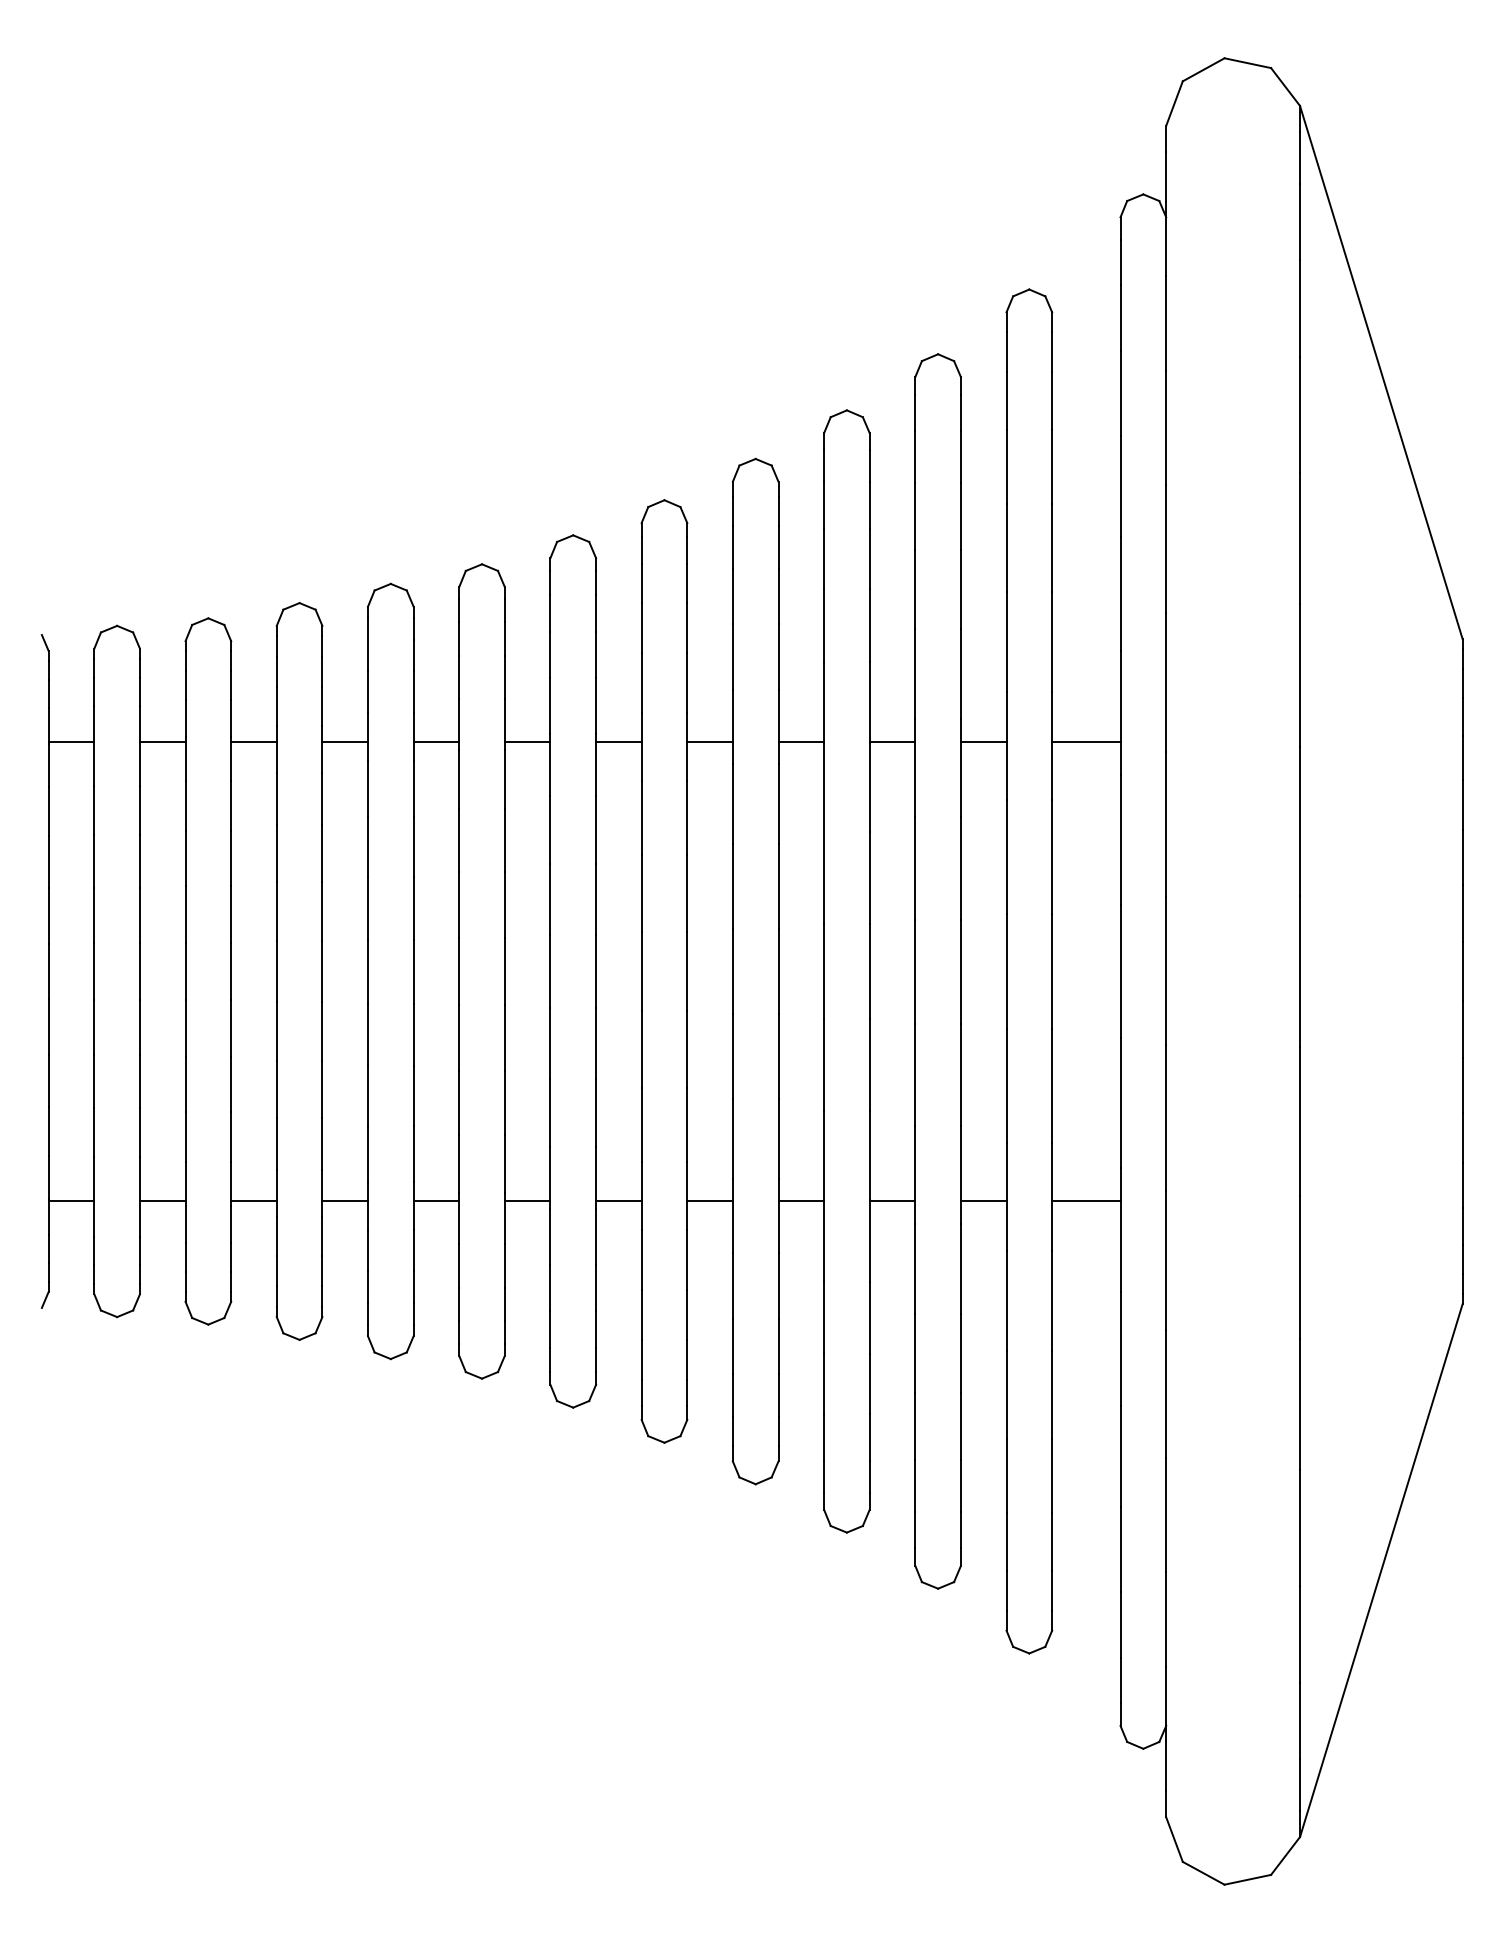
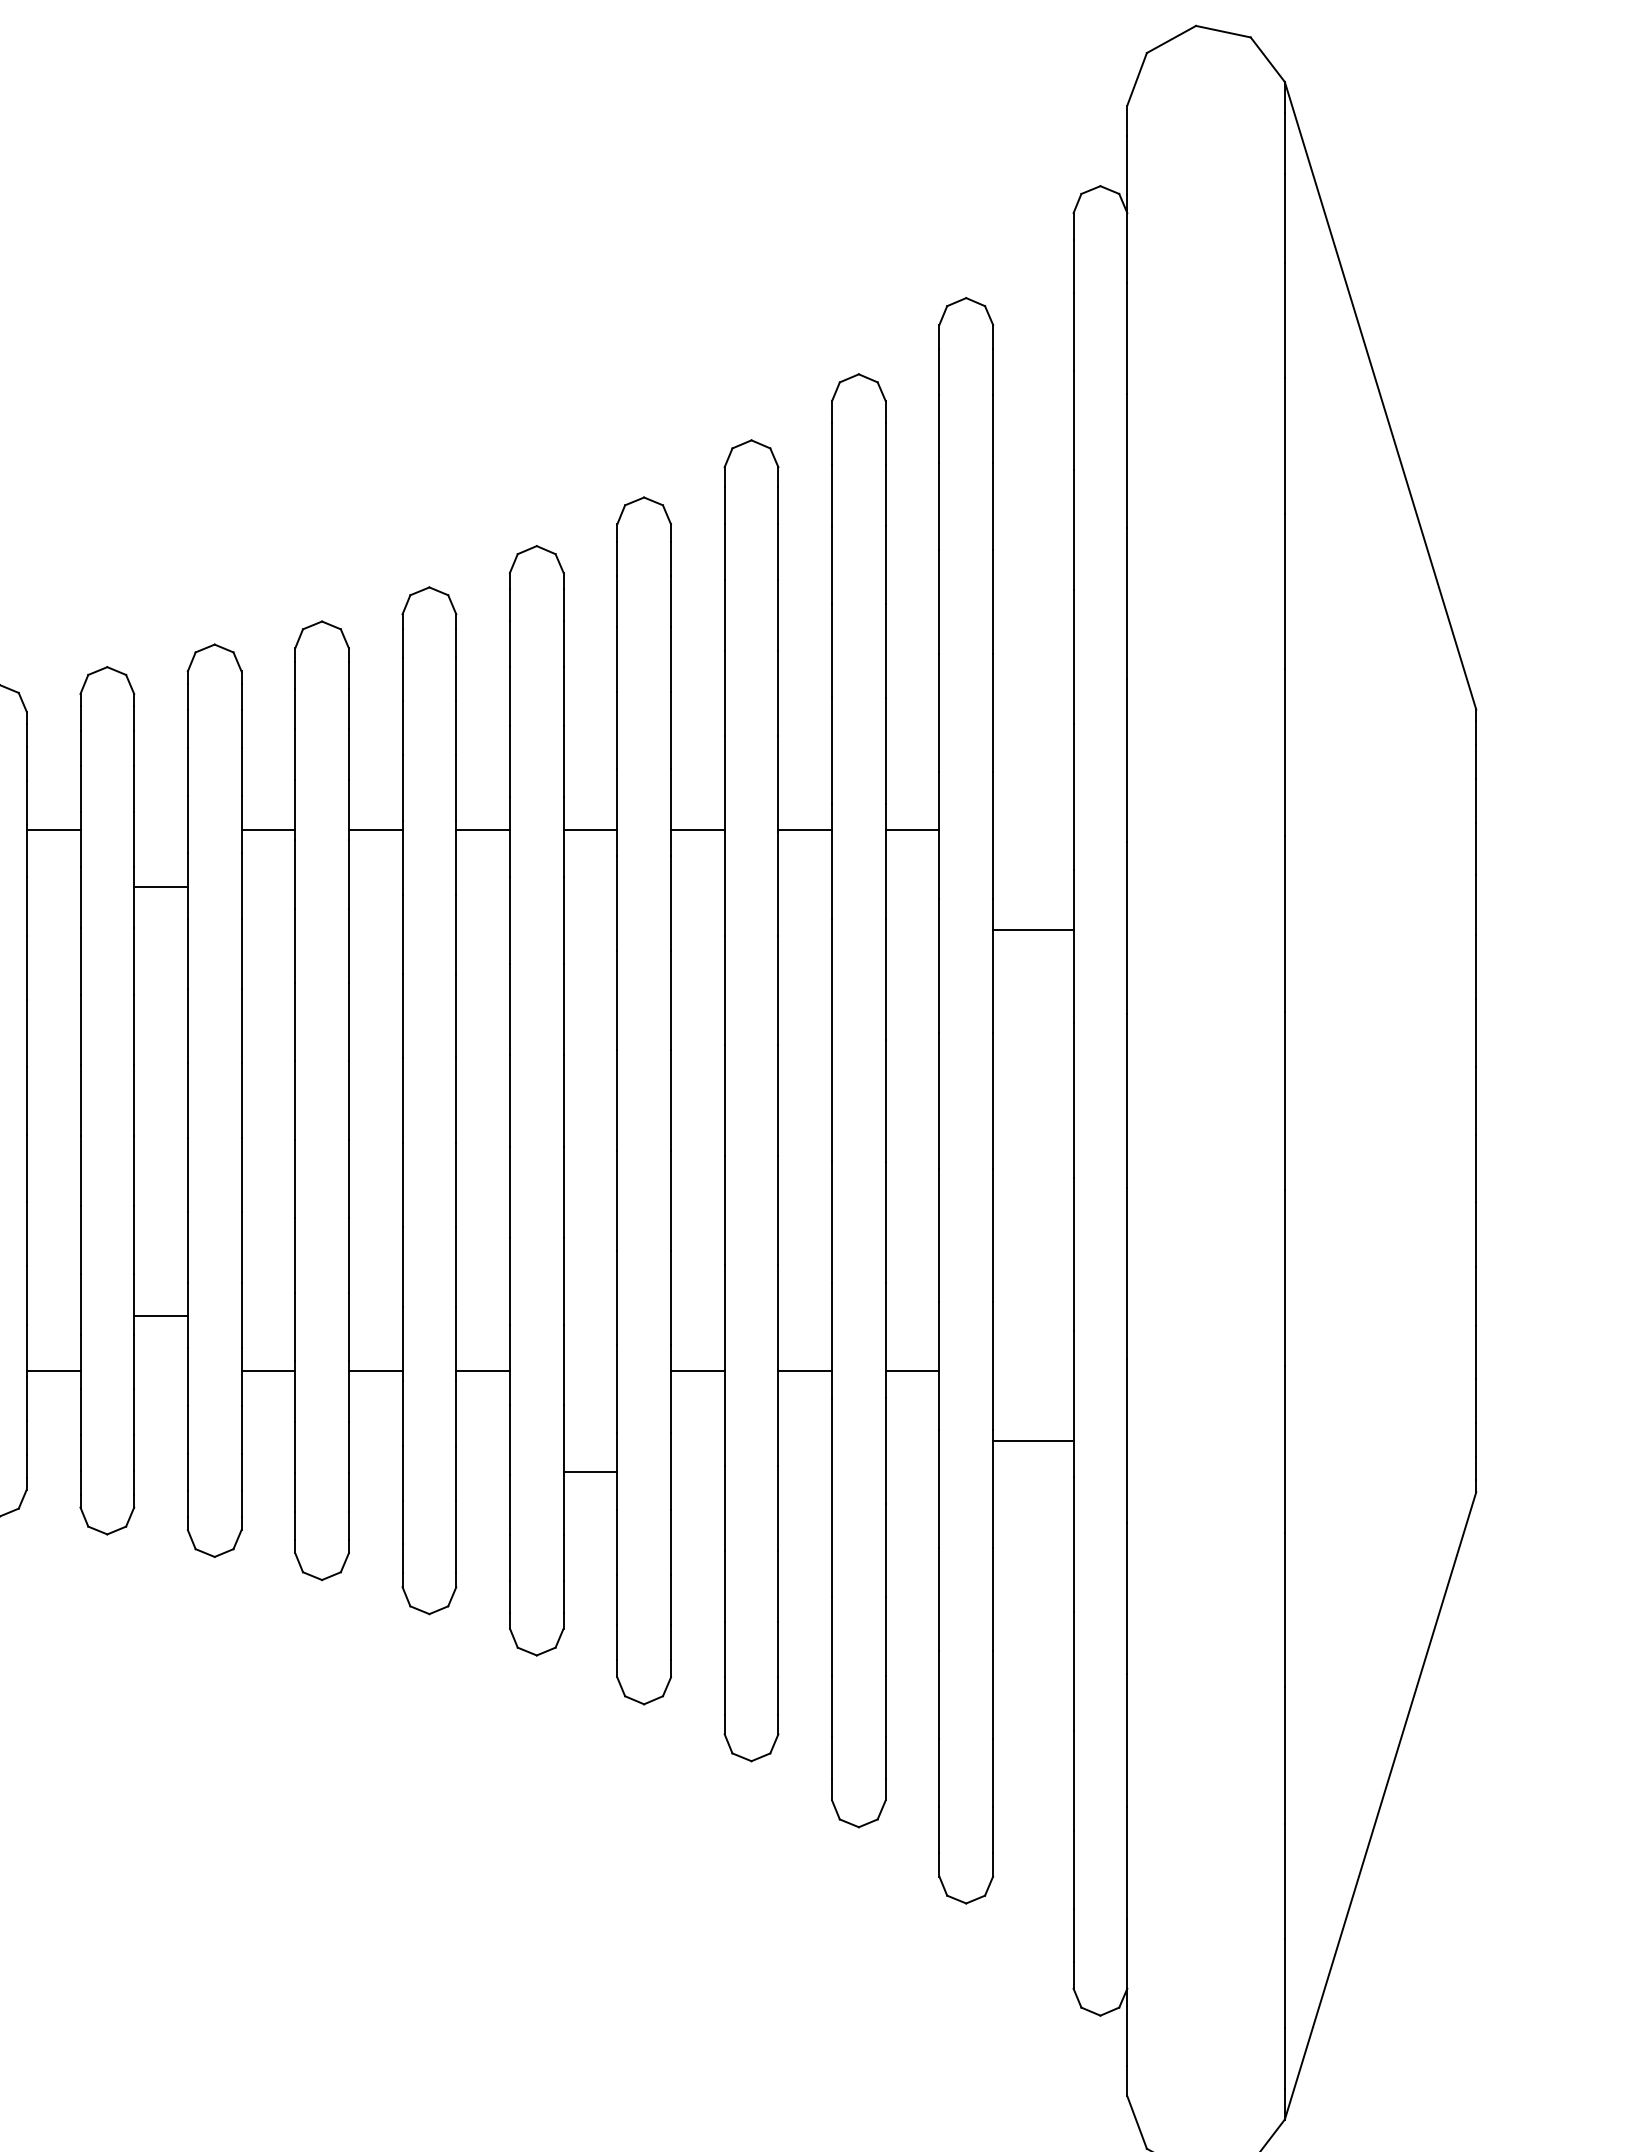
line: (345, 741) -> (161, 886), moved
line: (1086, 741) -> (1033, 930), moved
line: (345, 1201) -> (161, 1316), moved
line: (709, 1201) -> (589, 1471), moved
line: (1086, 1201) -> (1033, 1440), moved

